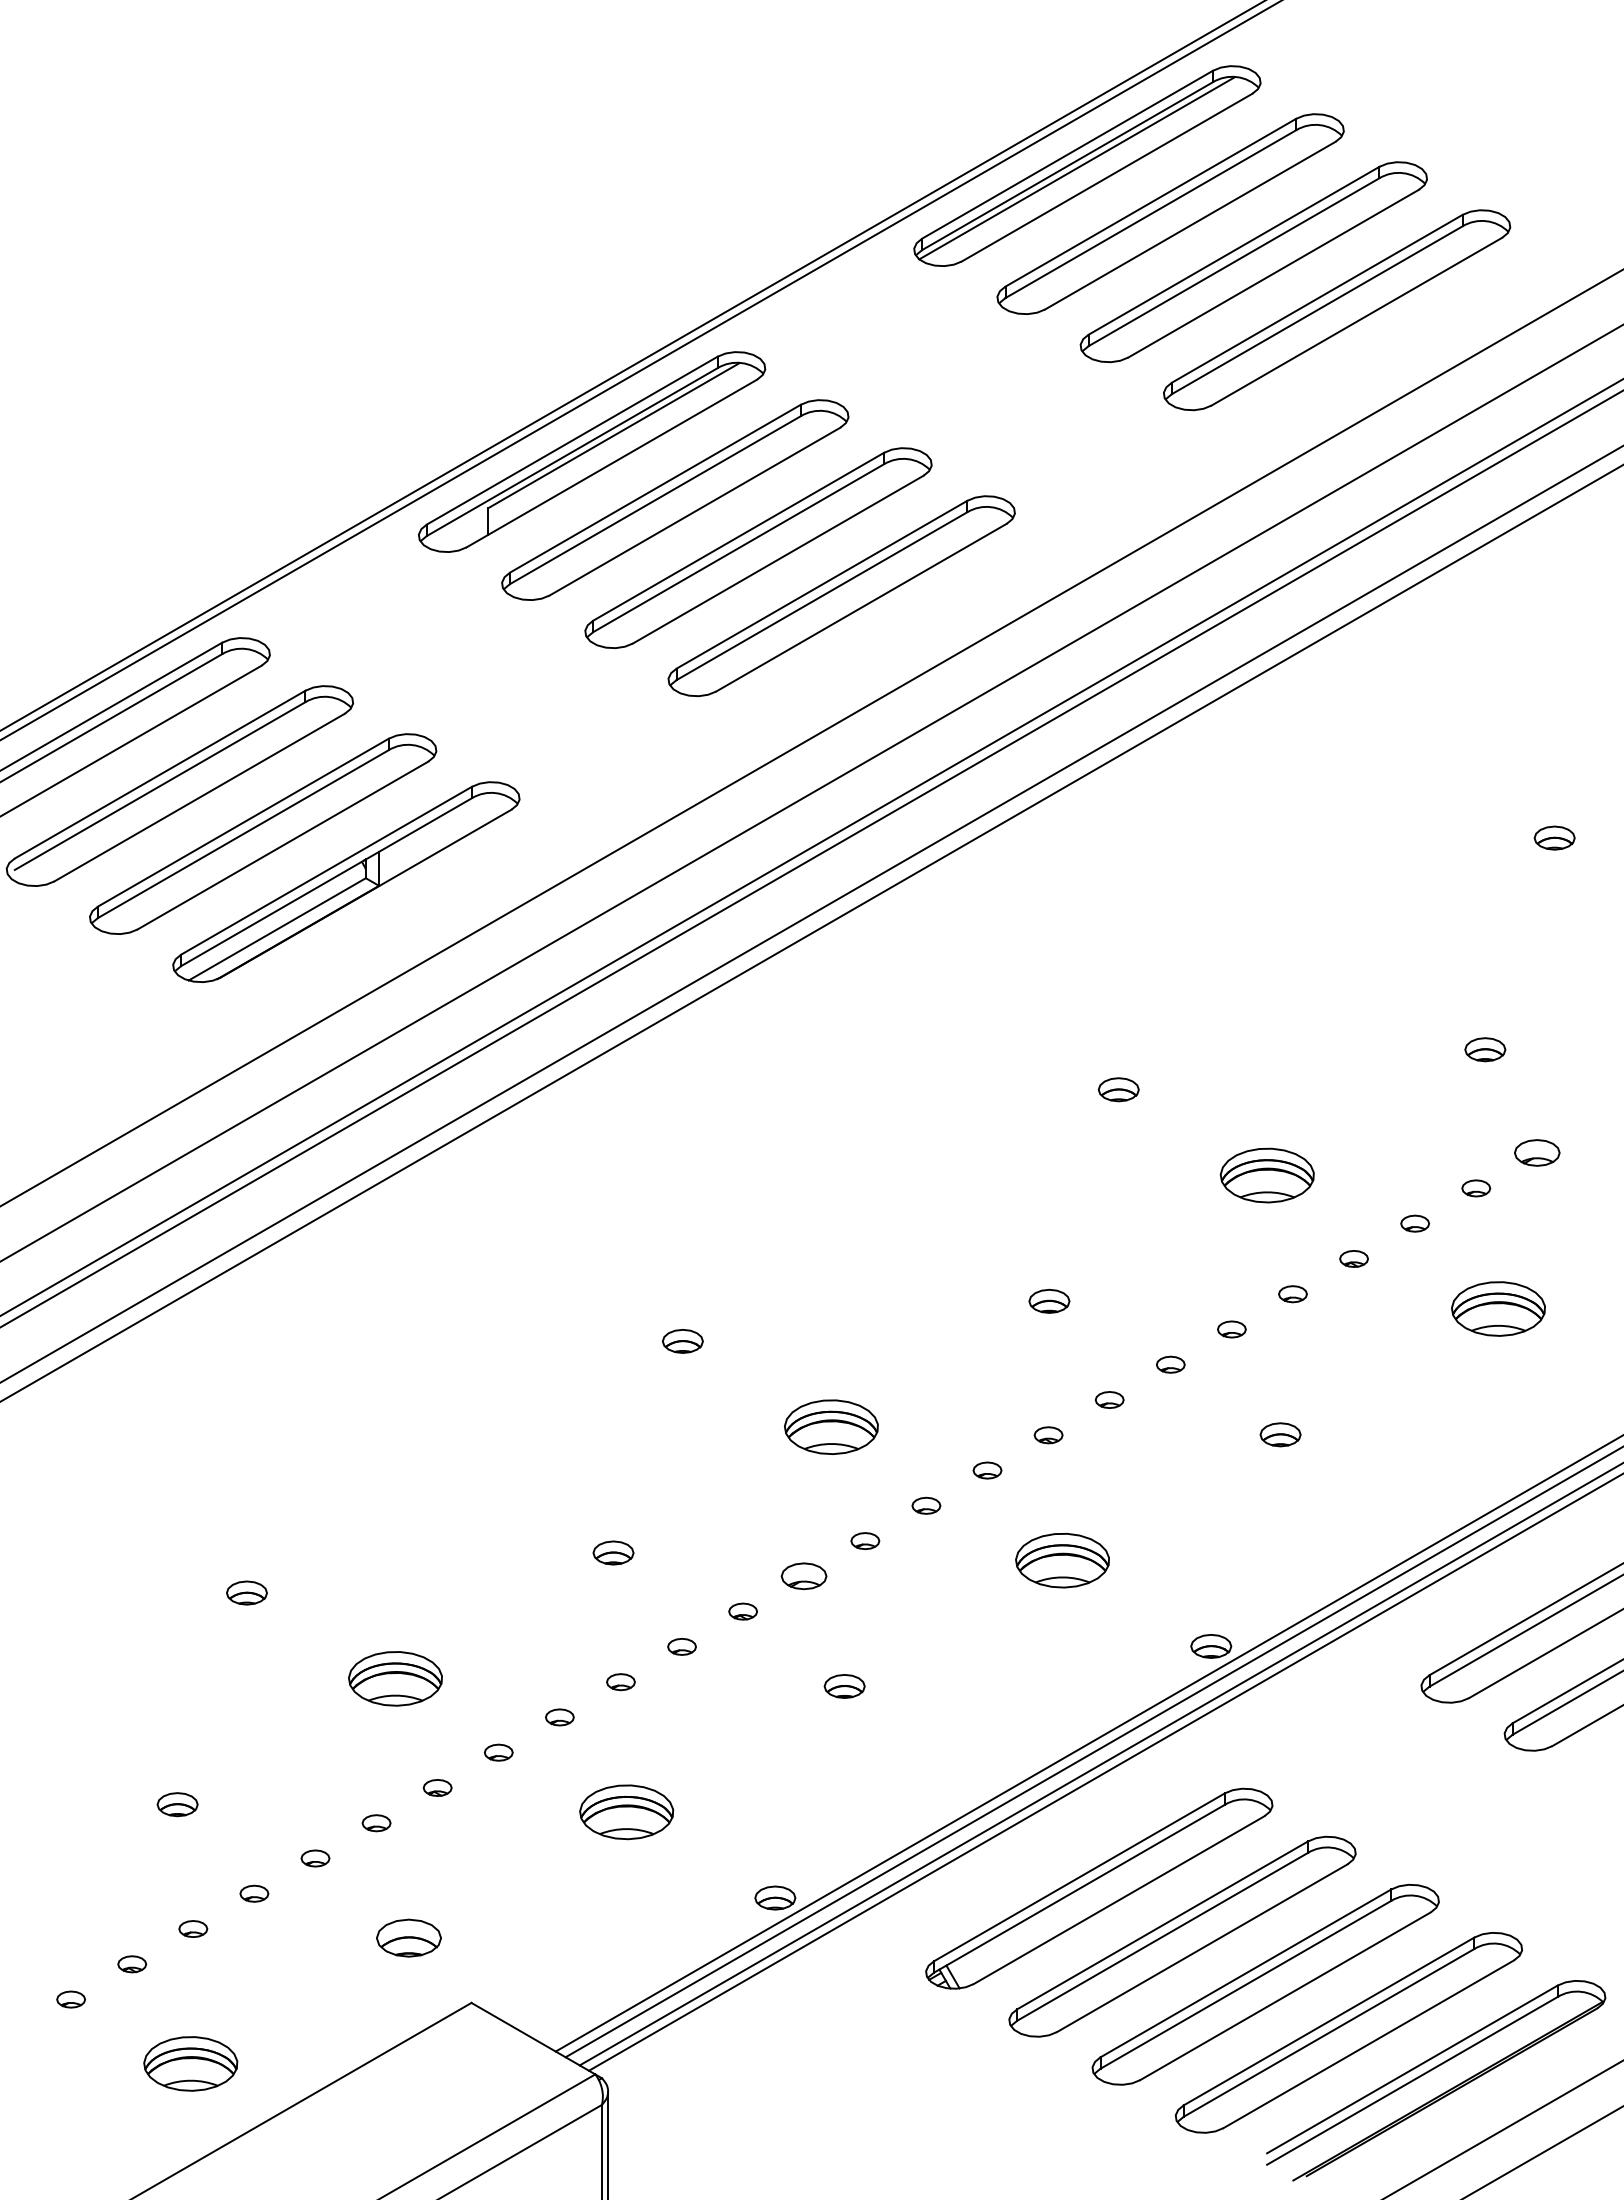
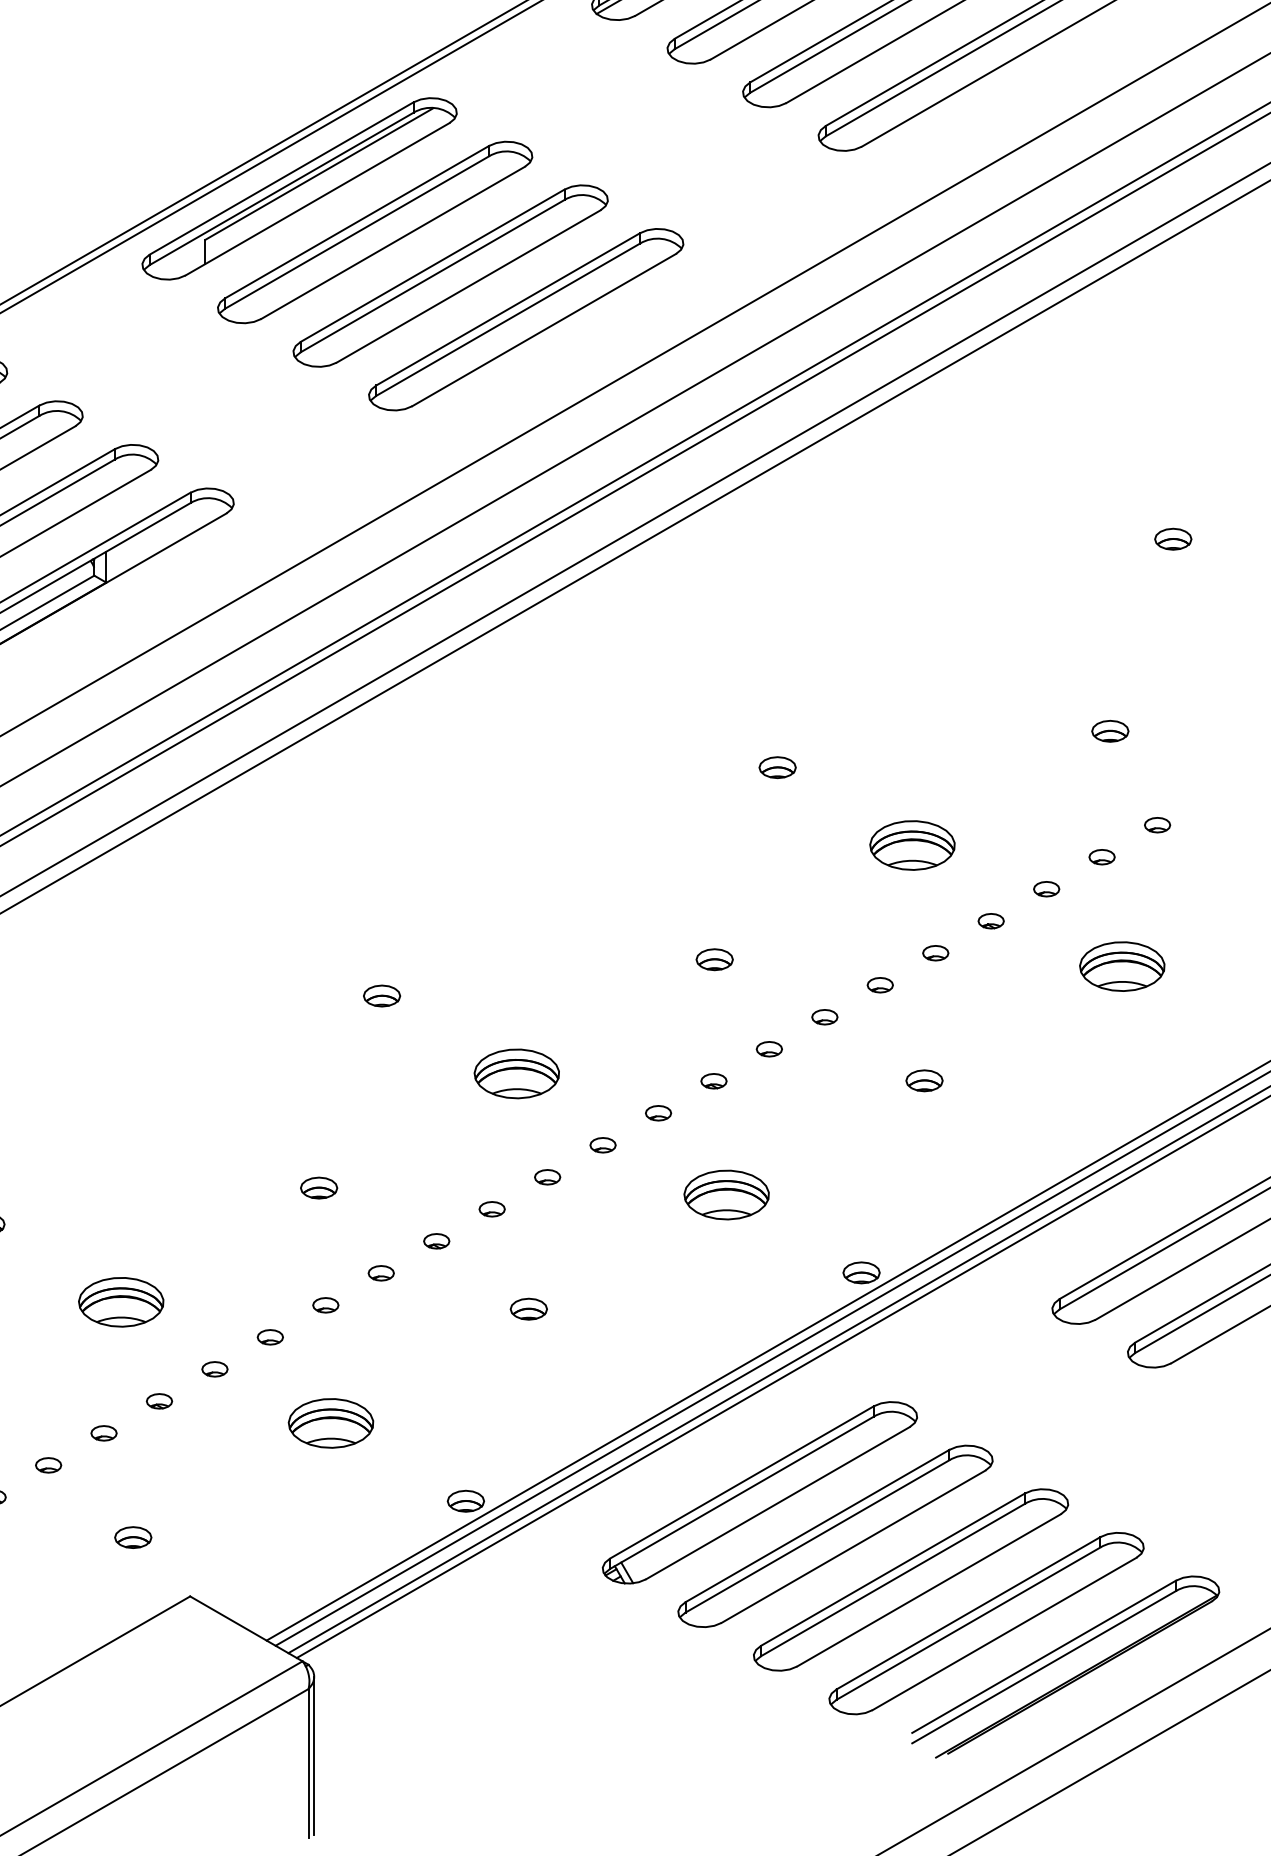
part: (1537, 1153) -> (1157, 825), size x0.62
part: (804, 1576) -> (492, 1209), size x0.62
part: (408, 1937) -> (133, 1537), size x0.62

